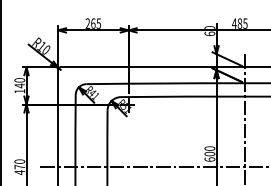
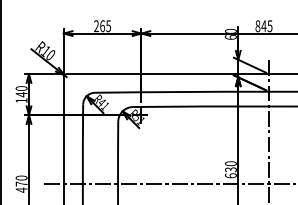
text: (237, 23) -> (261, 25), 485 -> 845
text: (209, 153) -> (230, 169), 600 -> 630

